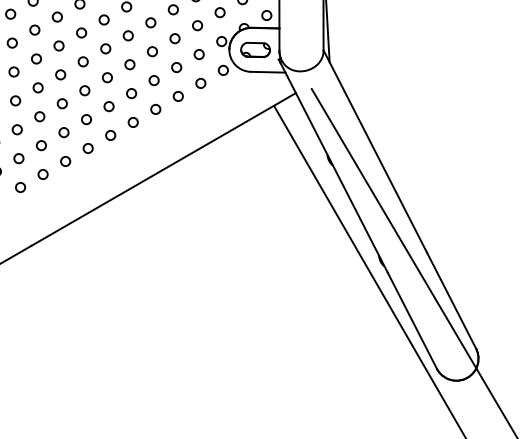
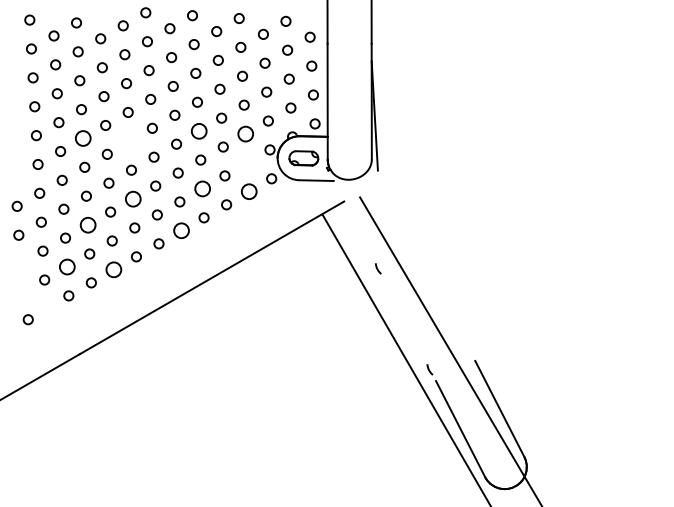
circle: (150, 22) -> (198, 130), size x1.6
circle: (197, 25) -> (245, 133), size x1.6
circle: (34, 30) -> (82, 138), size x1.6
circle: (81, 32) -> (129, 140), removed
circle: (199, 54) -> (247, 162), removed
circle: (153, 80) -> (201, 188), size x1.6
circle: (200, 83) -> (248, 191), size x1.6
circle: (84, 90) -> (132, 198), size x1.6
circle: (39, 116) -> (87, 224), size x1.6
circle: (133, 122) -> (181, 230), size x1.6
line: (375, 151) -> (423, 259), removed
circle: (18, 158) -> (66, 266), size x1.6
circle: (65, 161) -> (113, 269), size x1.6
line: (334, 167) -> (382, 275), removed

